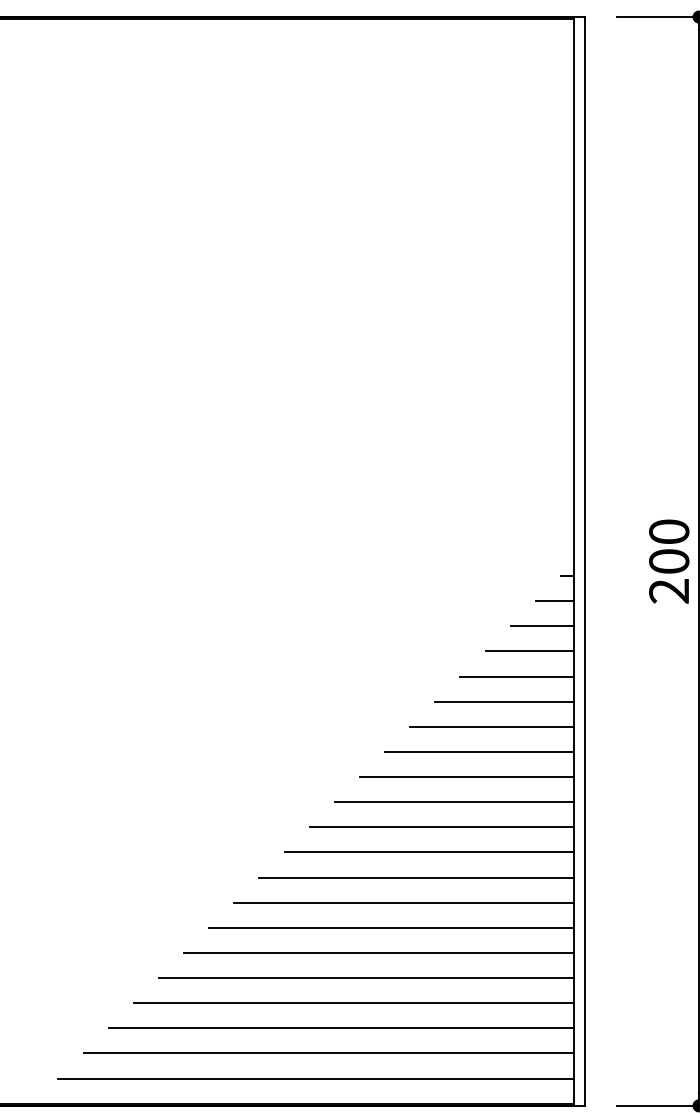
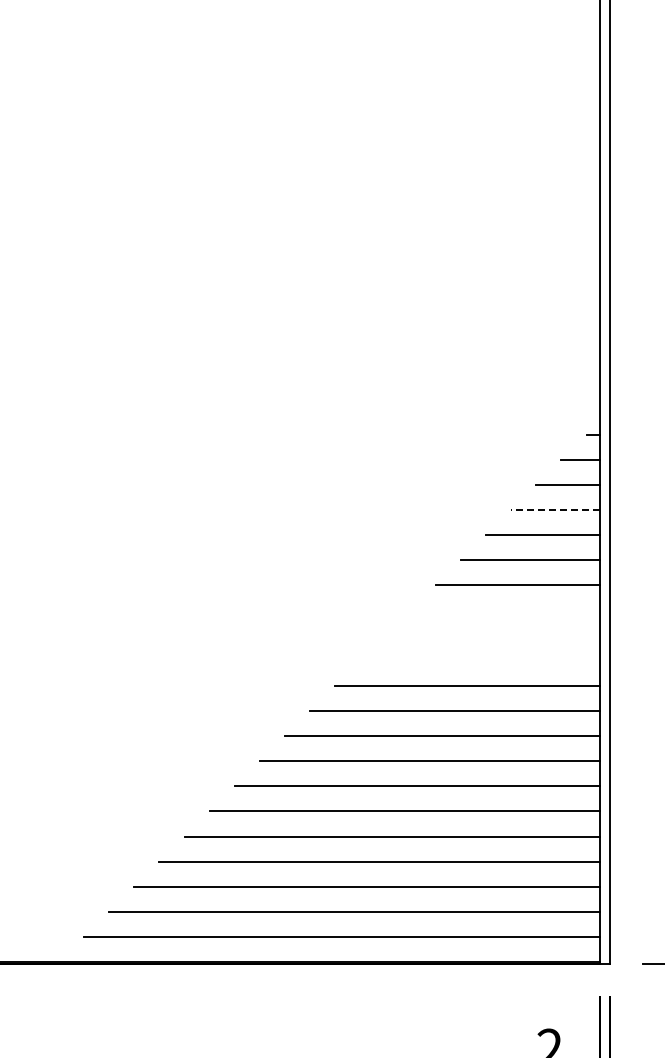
line: (529, 651) -> (555, 509), solid -> dashed
line: (479, 751) -> (505, 609), removed
line: (466, 777) -> (492, 635), removed
line: (453, 802) -> (479, 660), removed

